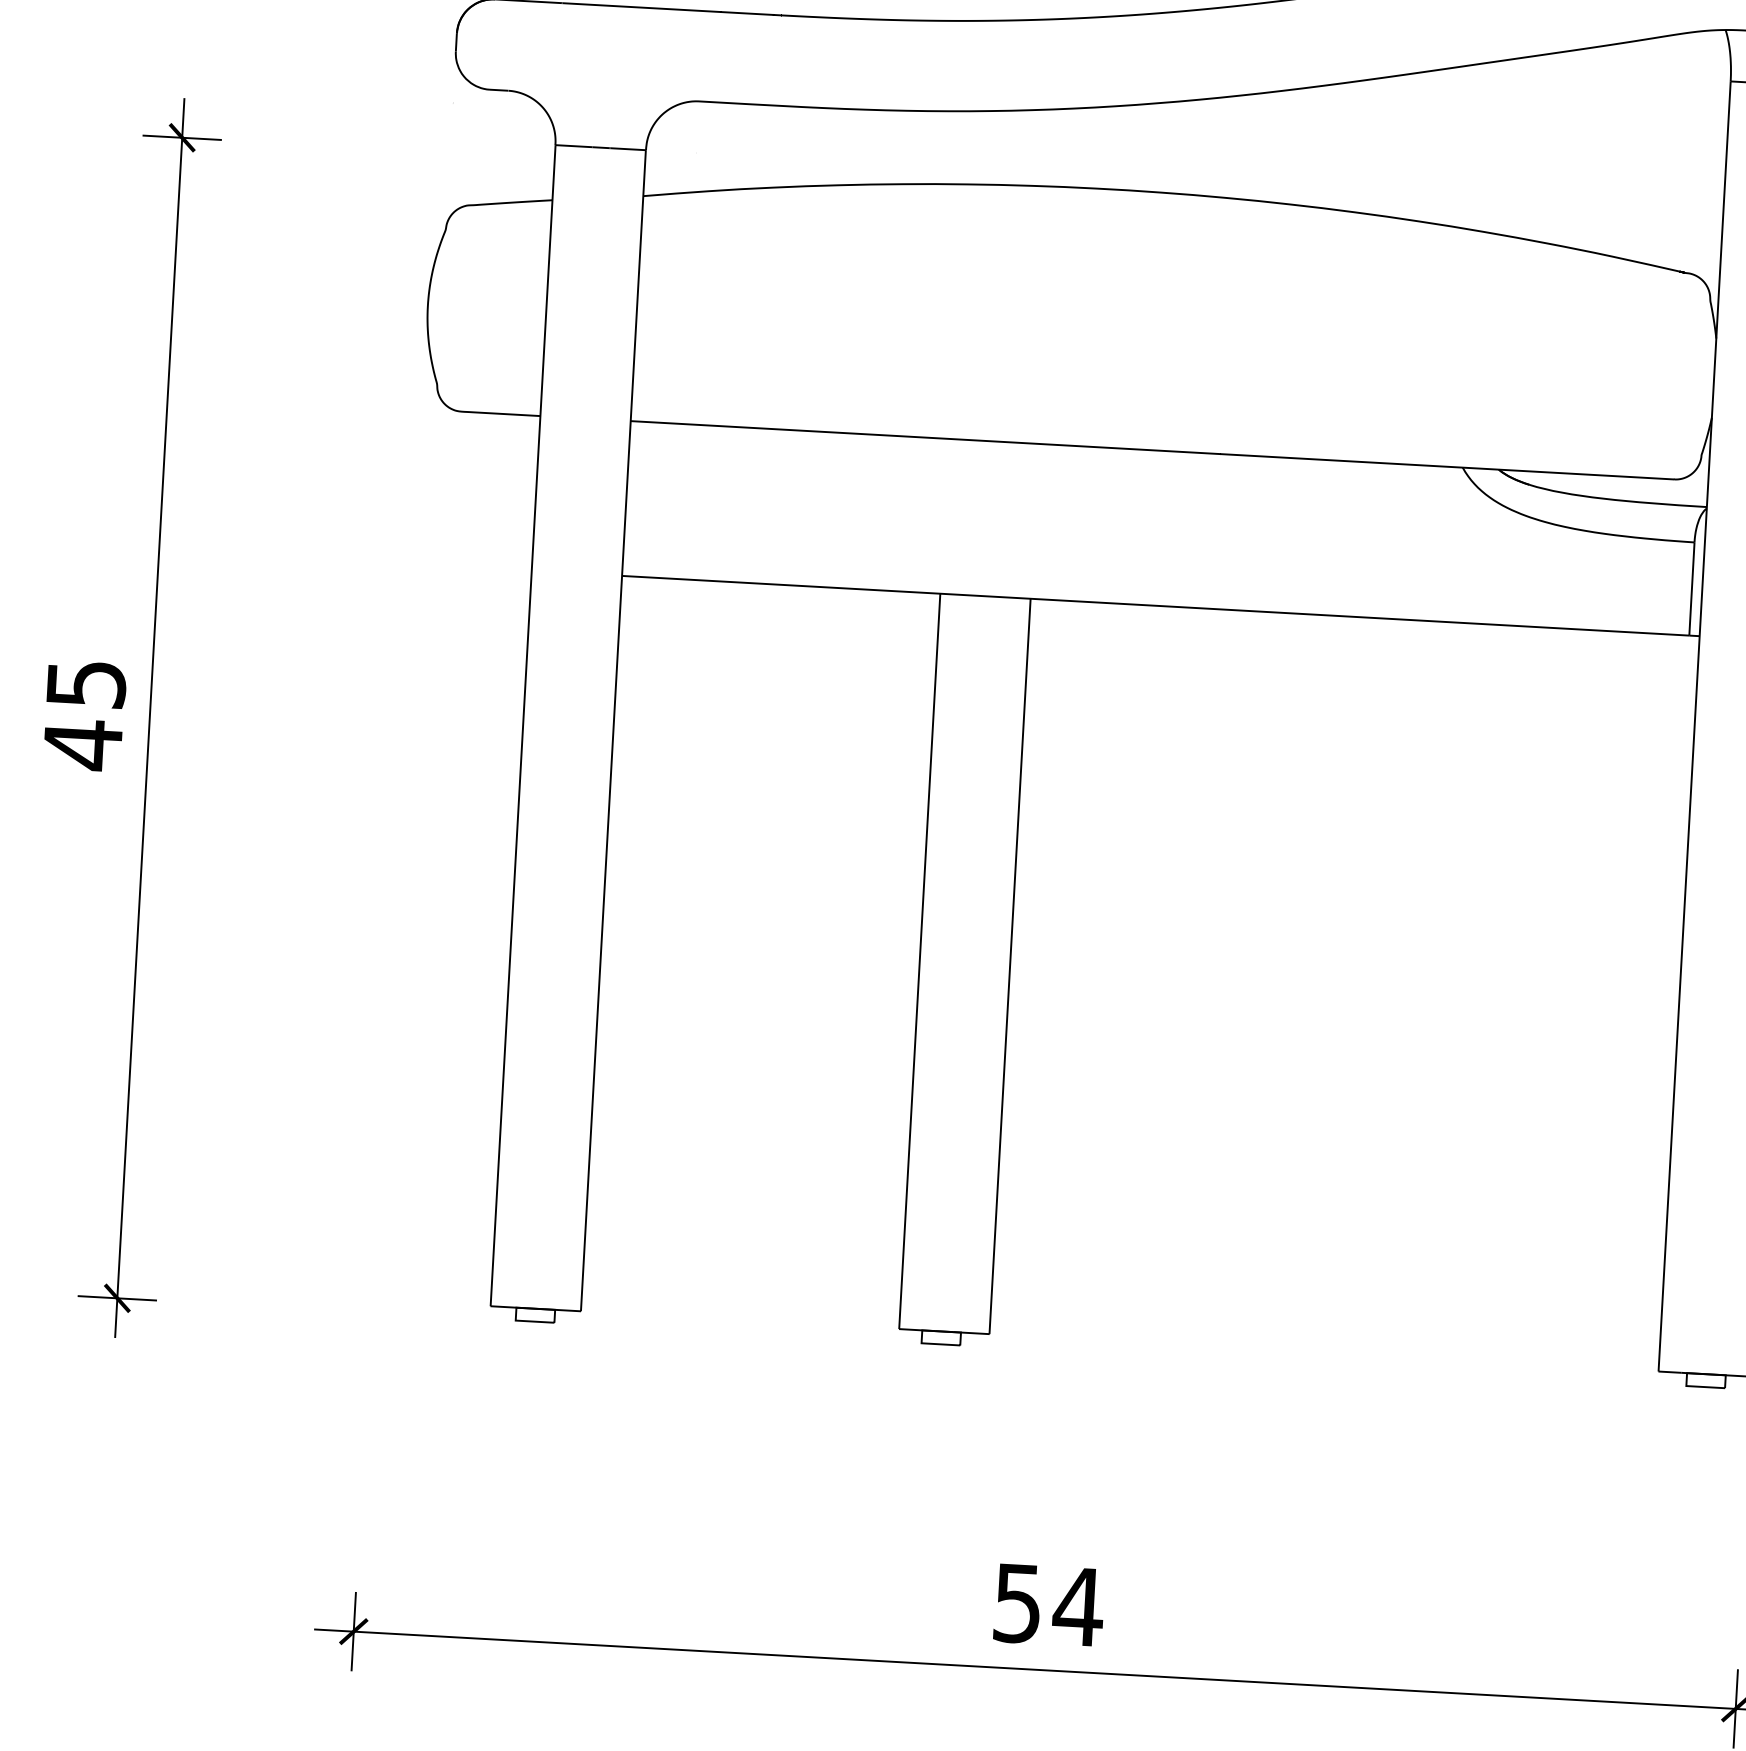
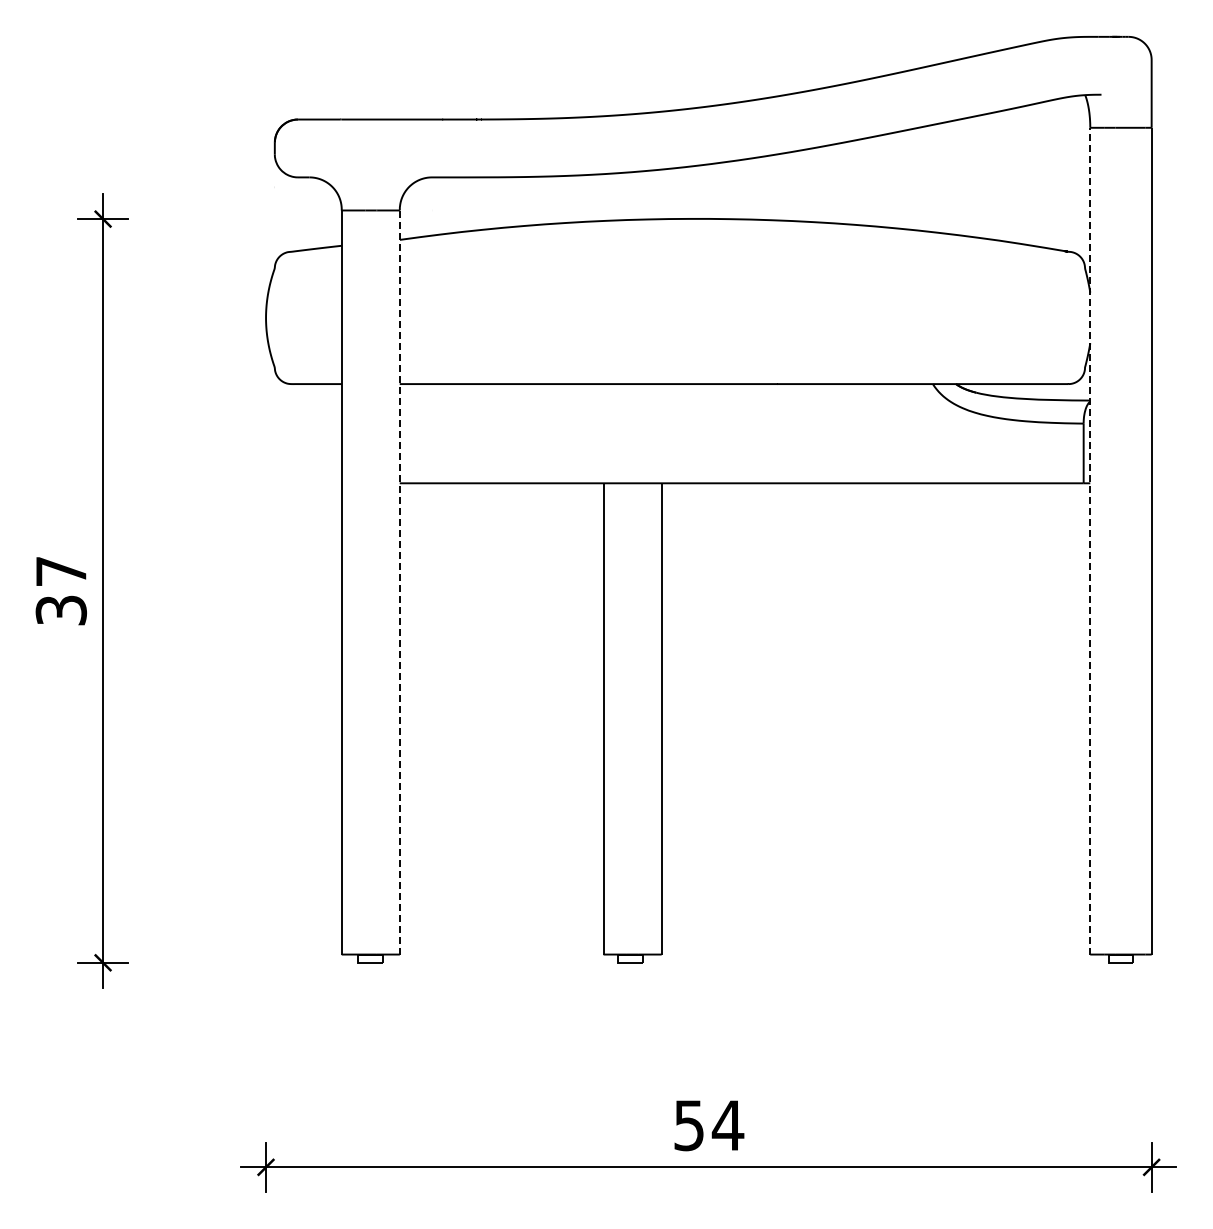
text: (84, 715) -> (61, 591), 45 -> 37
line: (1695, 725) -> (1090, 540), solid -> dashed
line: (613, 730) -> (399, 582), solid -> dashed

